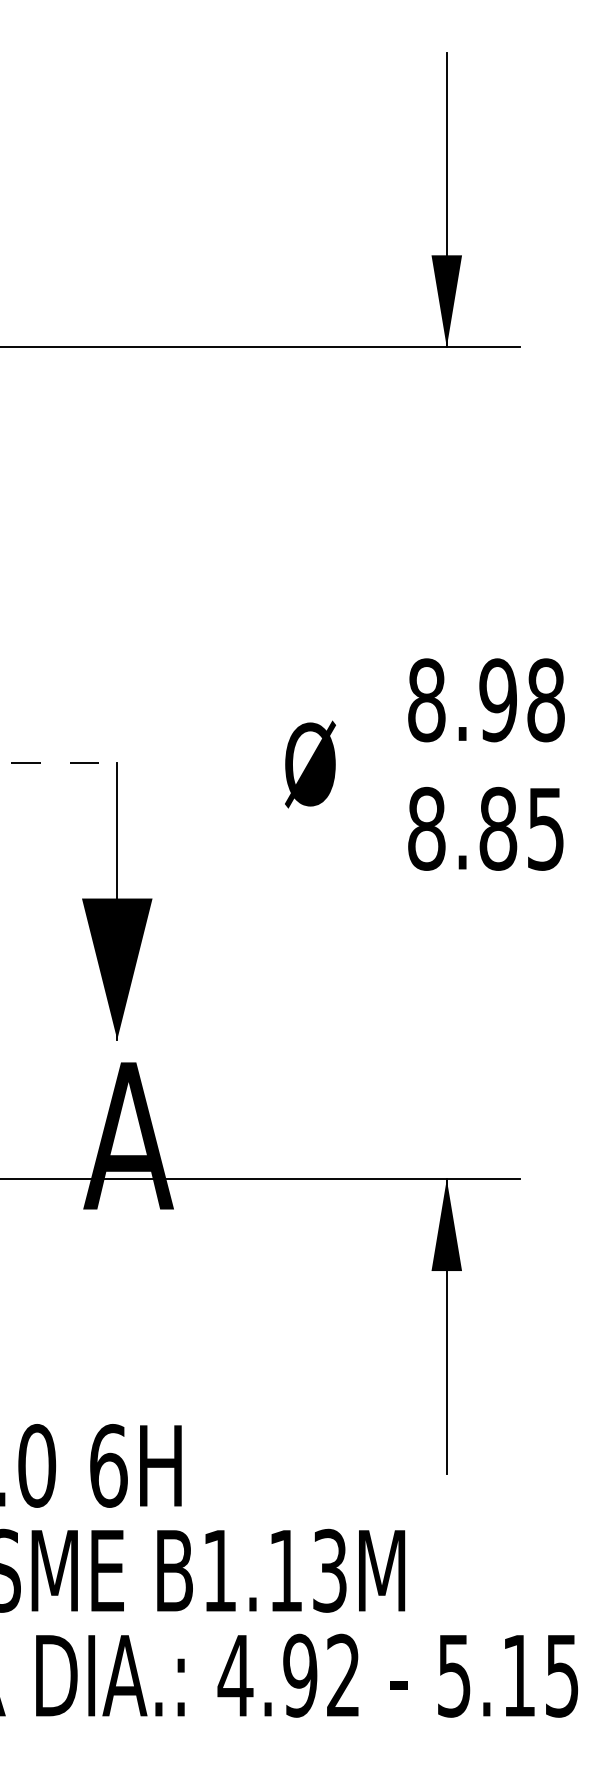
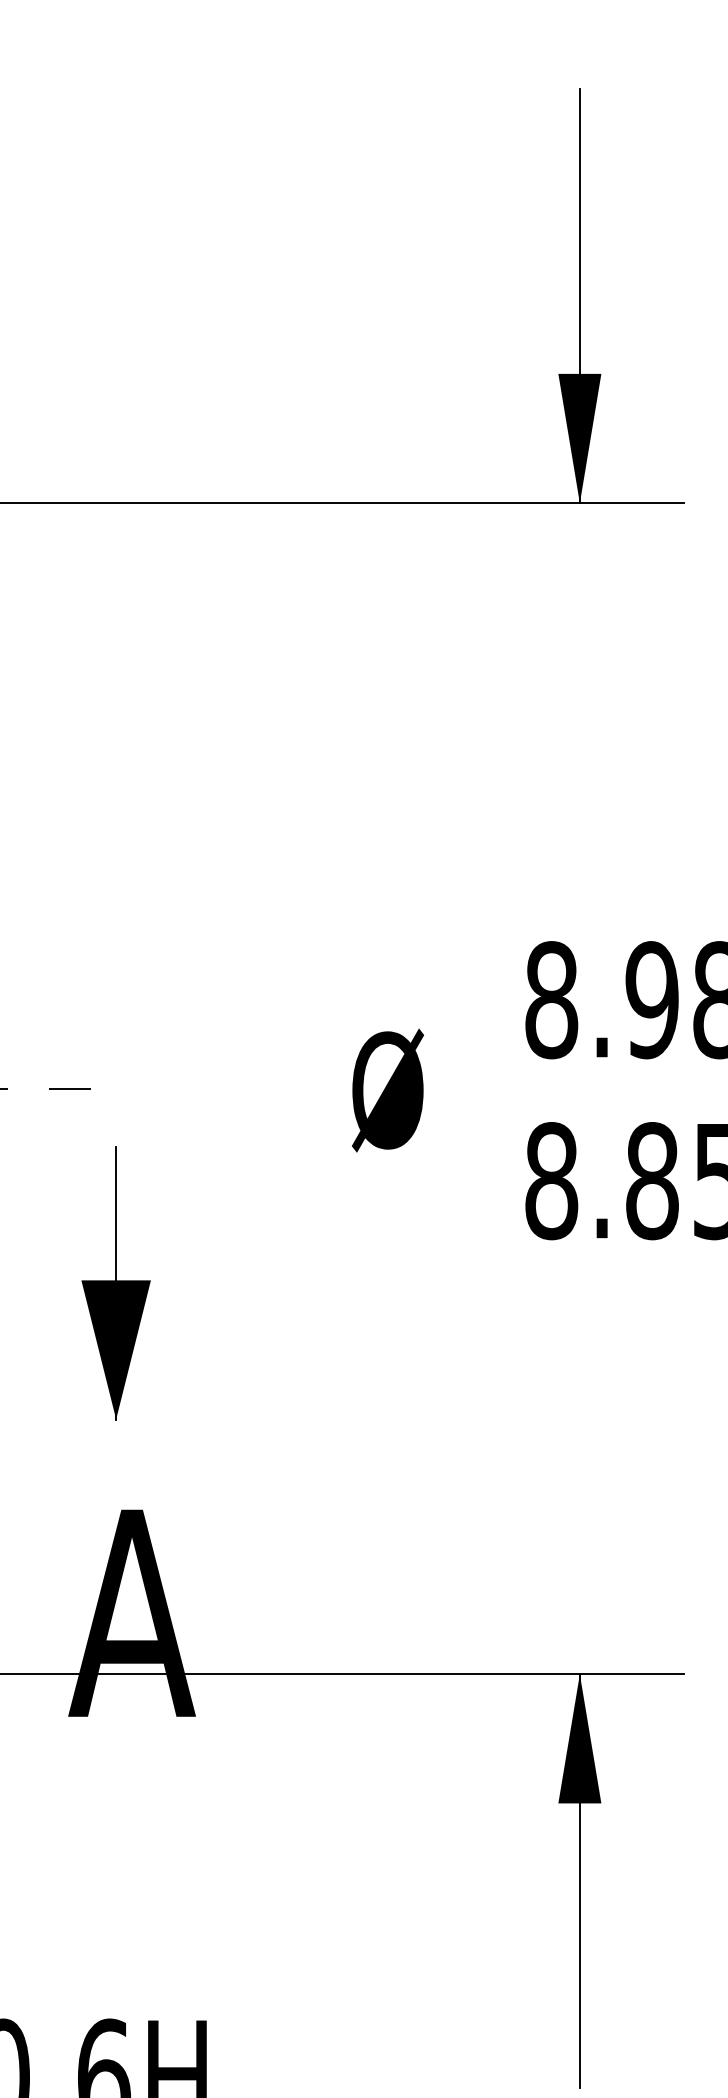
part: (117, 901) -> (116, 1283), size x0.7

